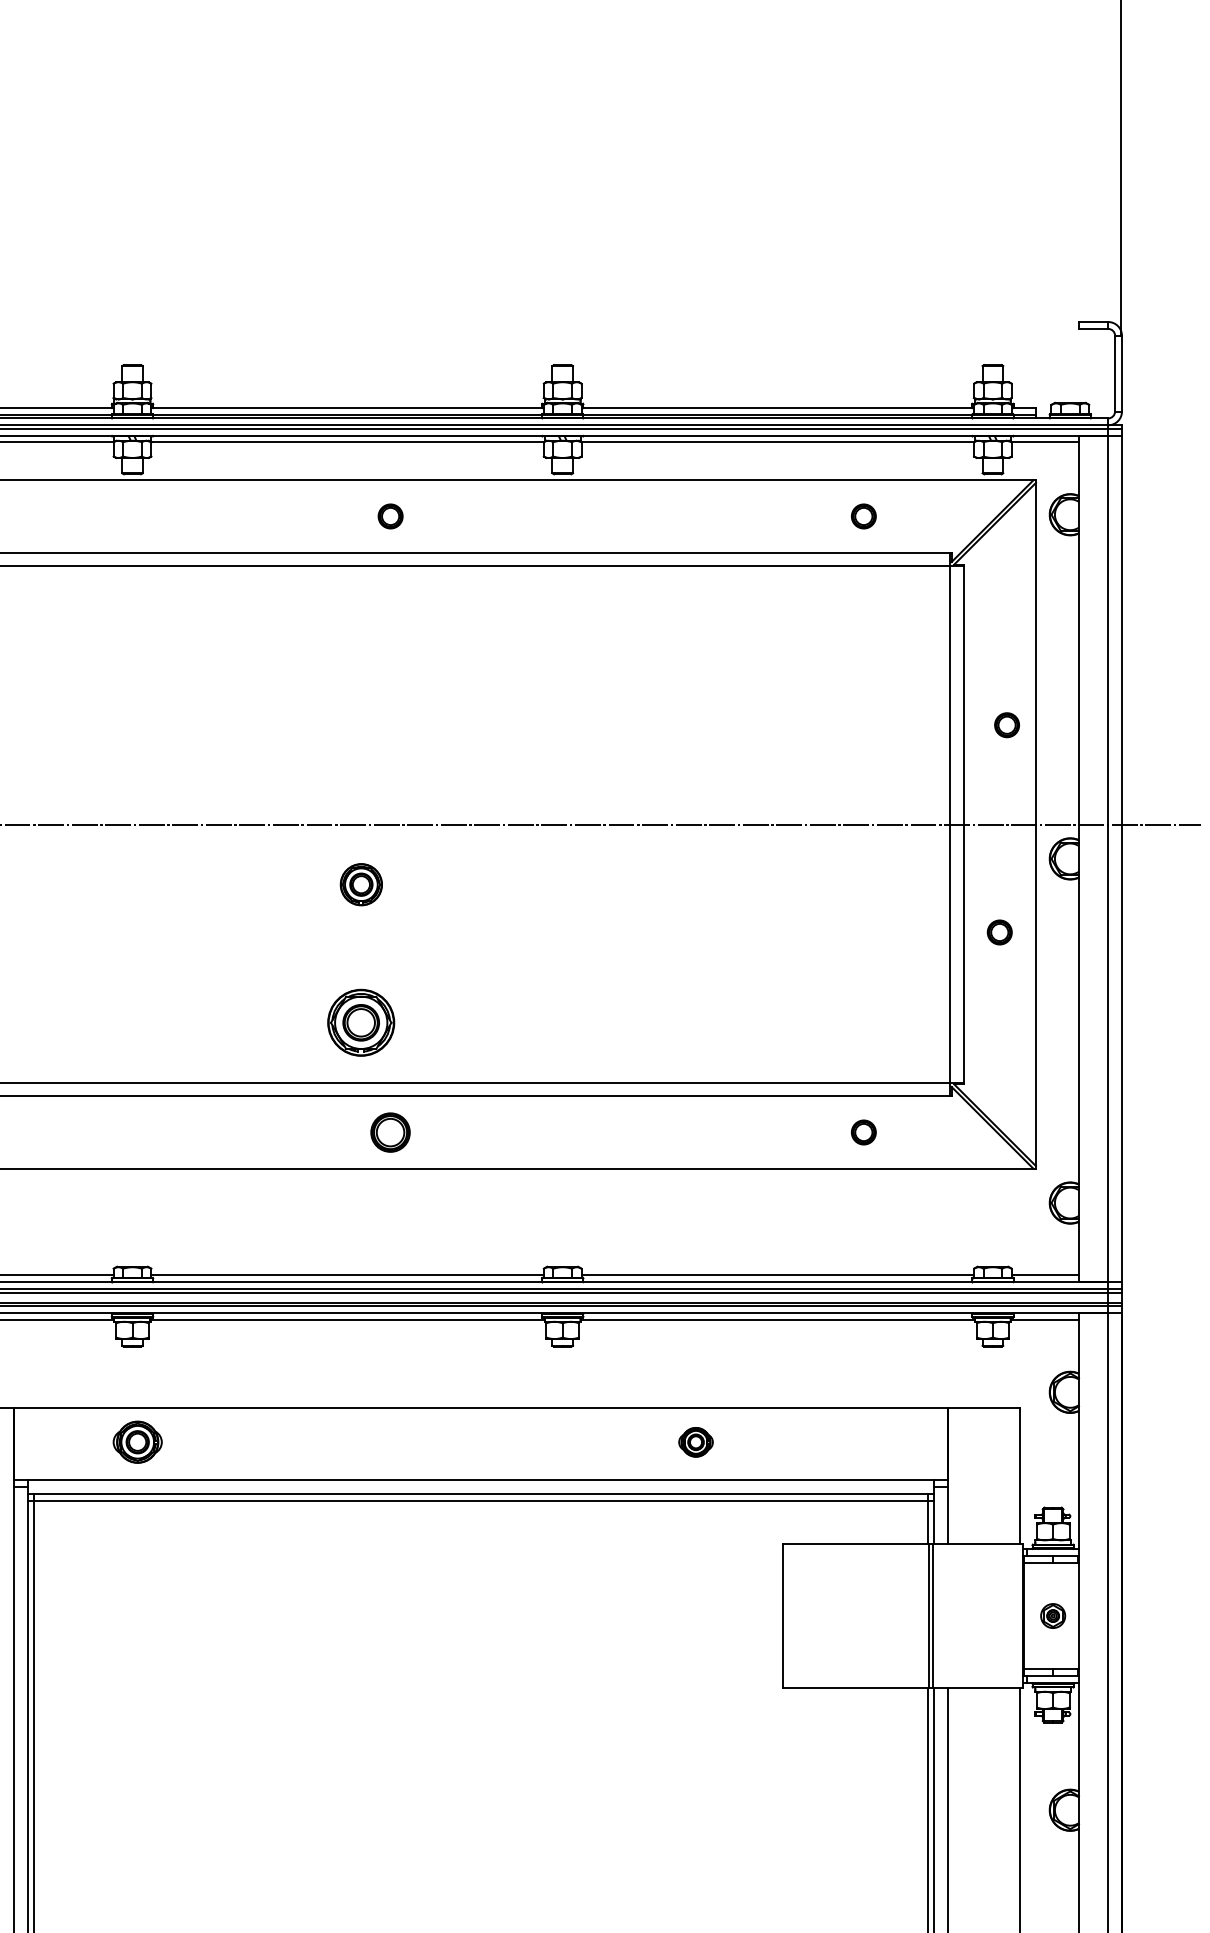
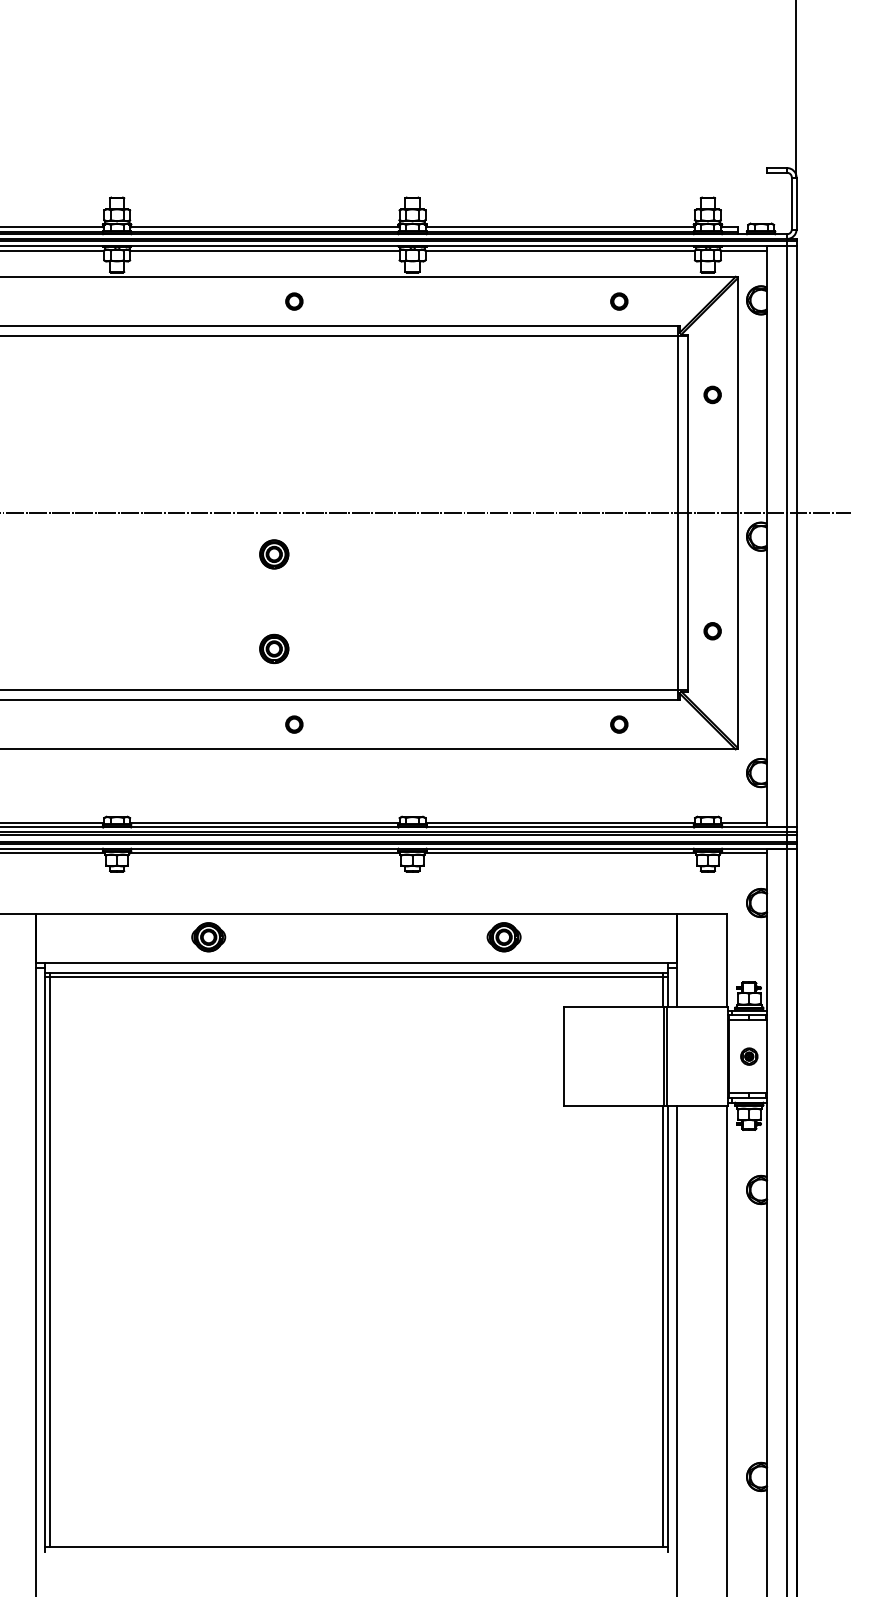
part: (1006, 724) -> (712, 394), moved
part: (999, 932) -> (712, 631), moved
part: (361, 1021) -> (274, 648), size x0.62
part: (390, 1132) -> (294, 724), size x0.62
part: (137, 1442) -> (208, 937), moved
part: (695, 1442) -> (503, 937), size x1.43

